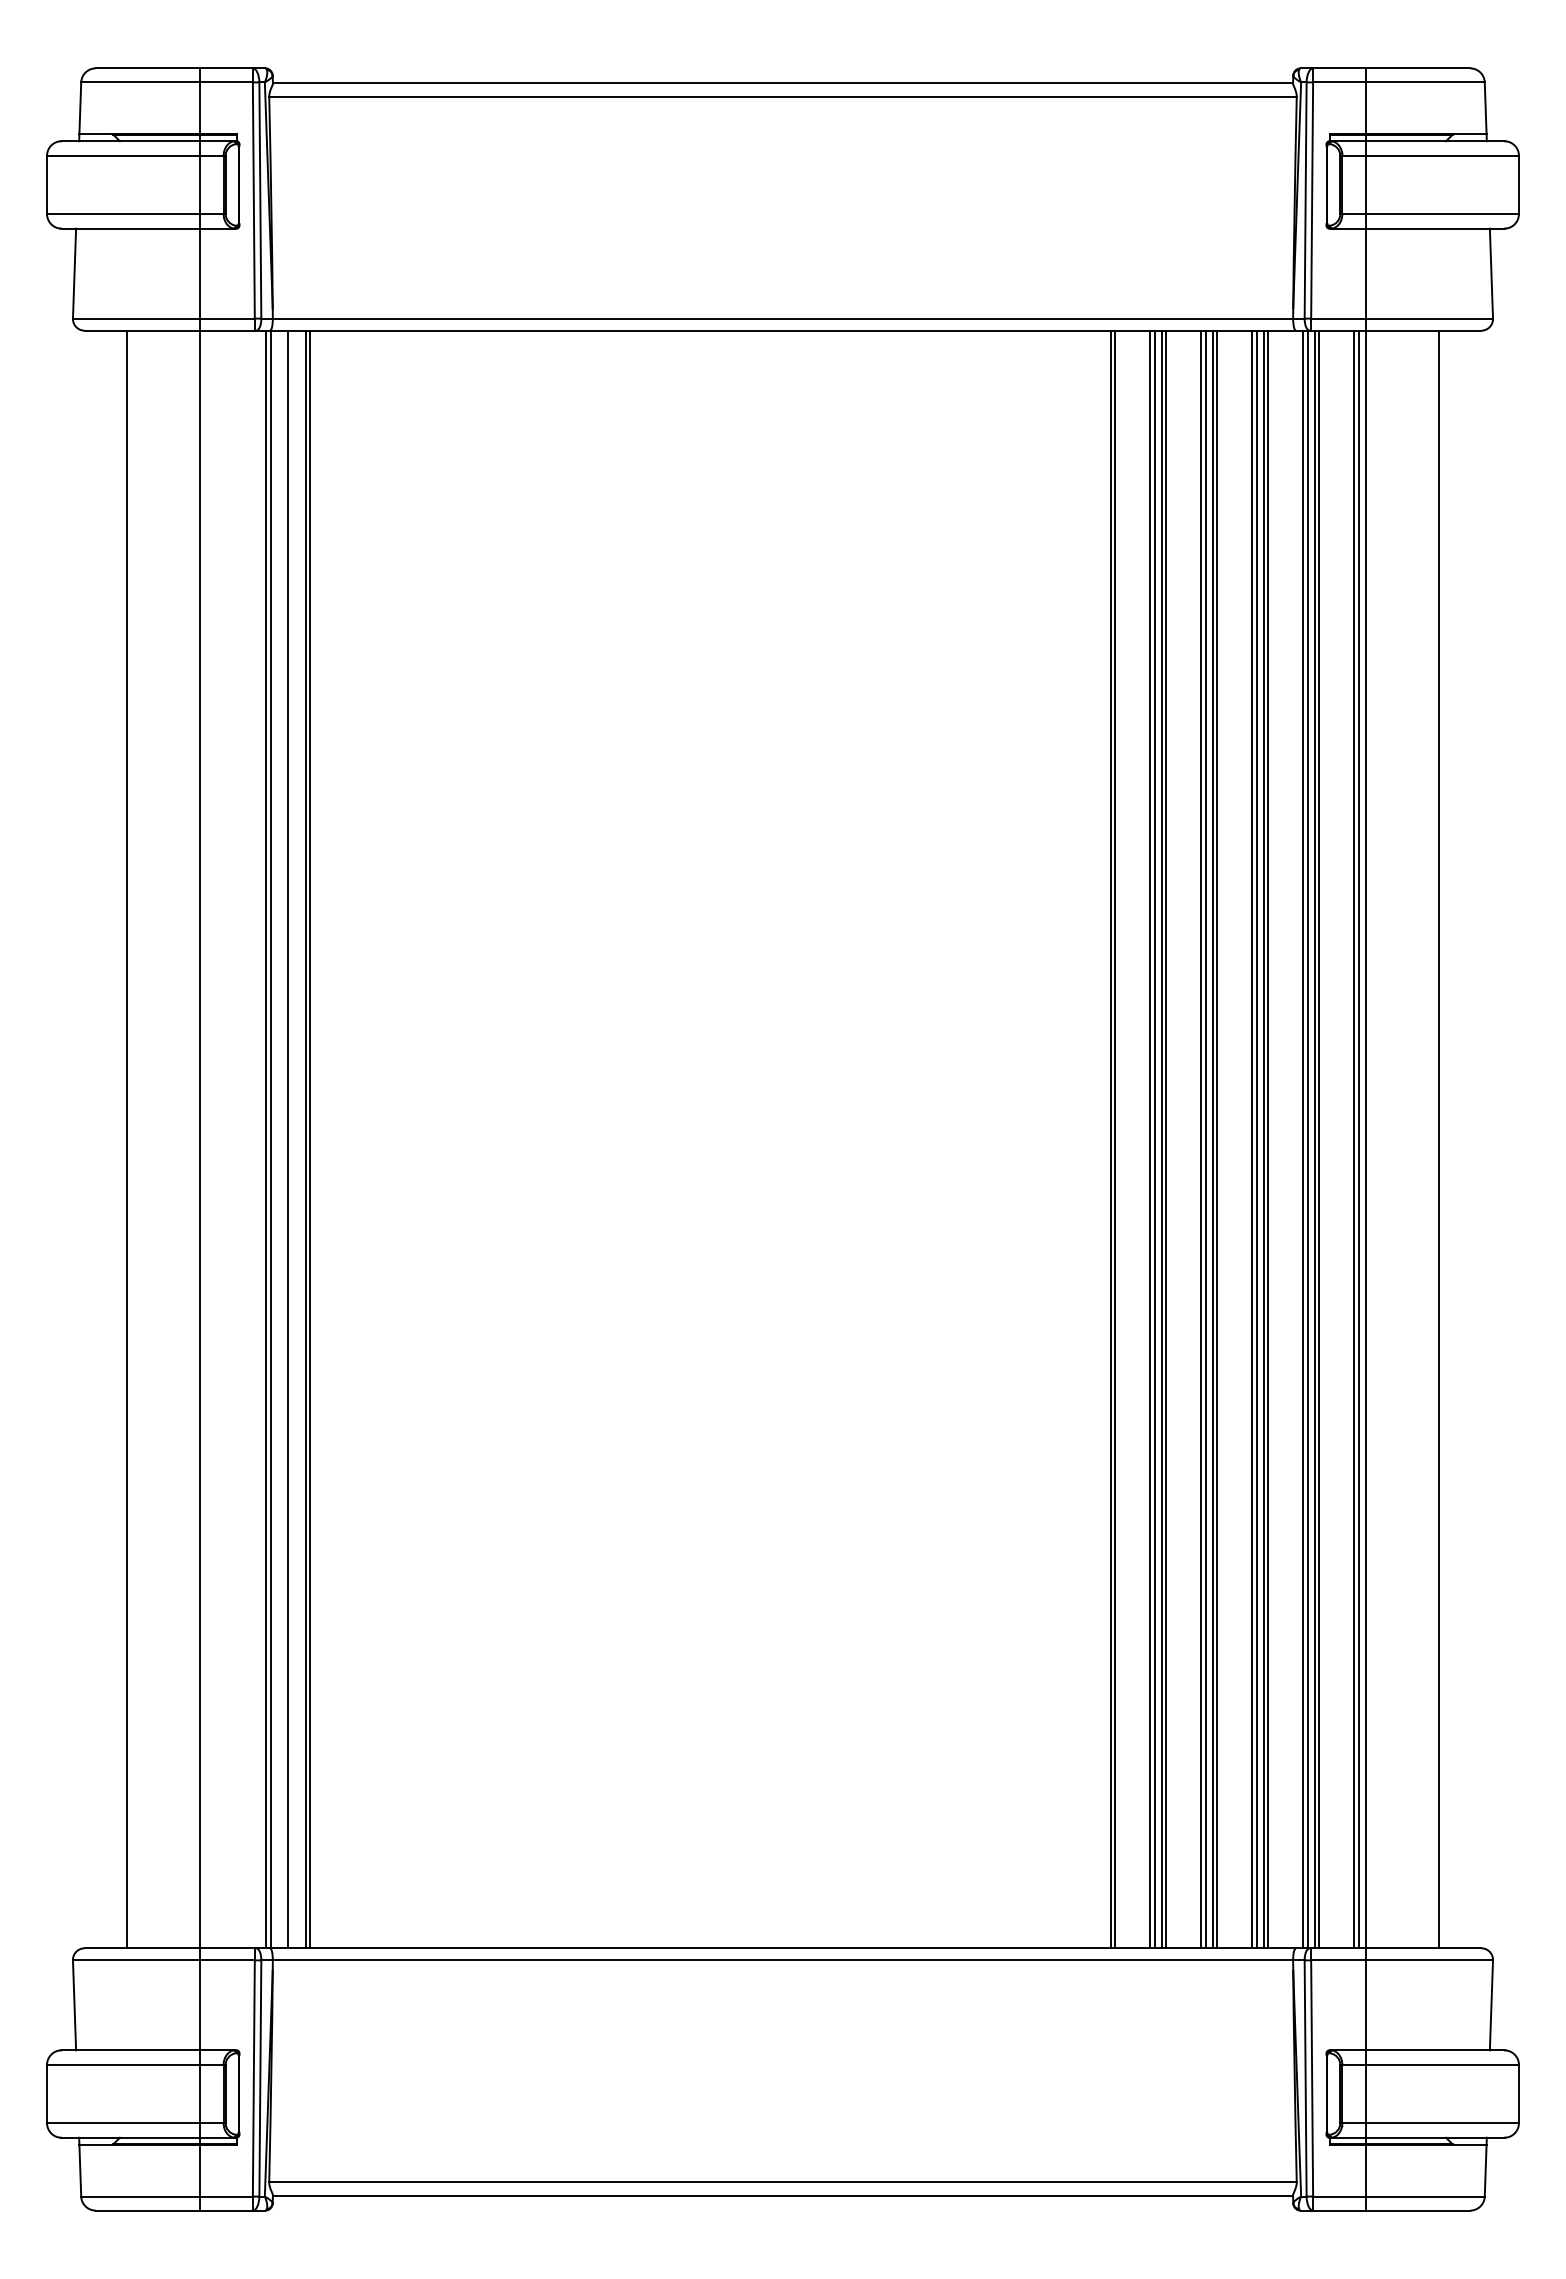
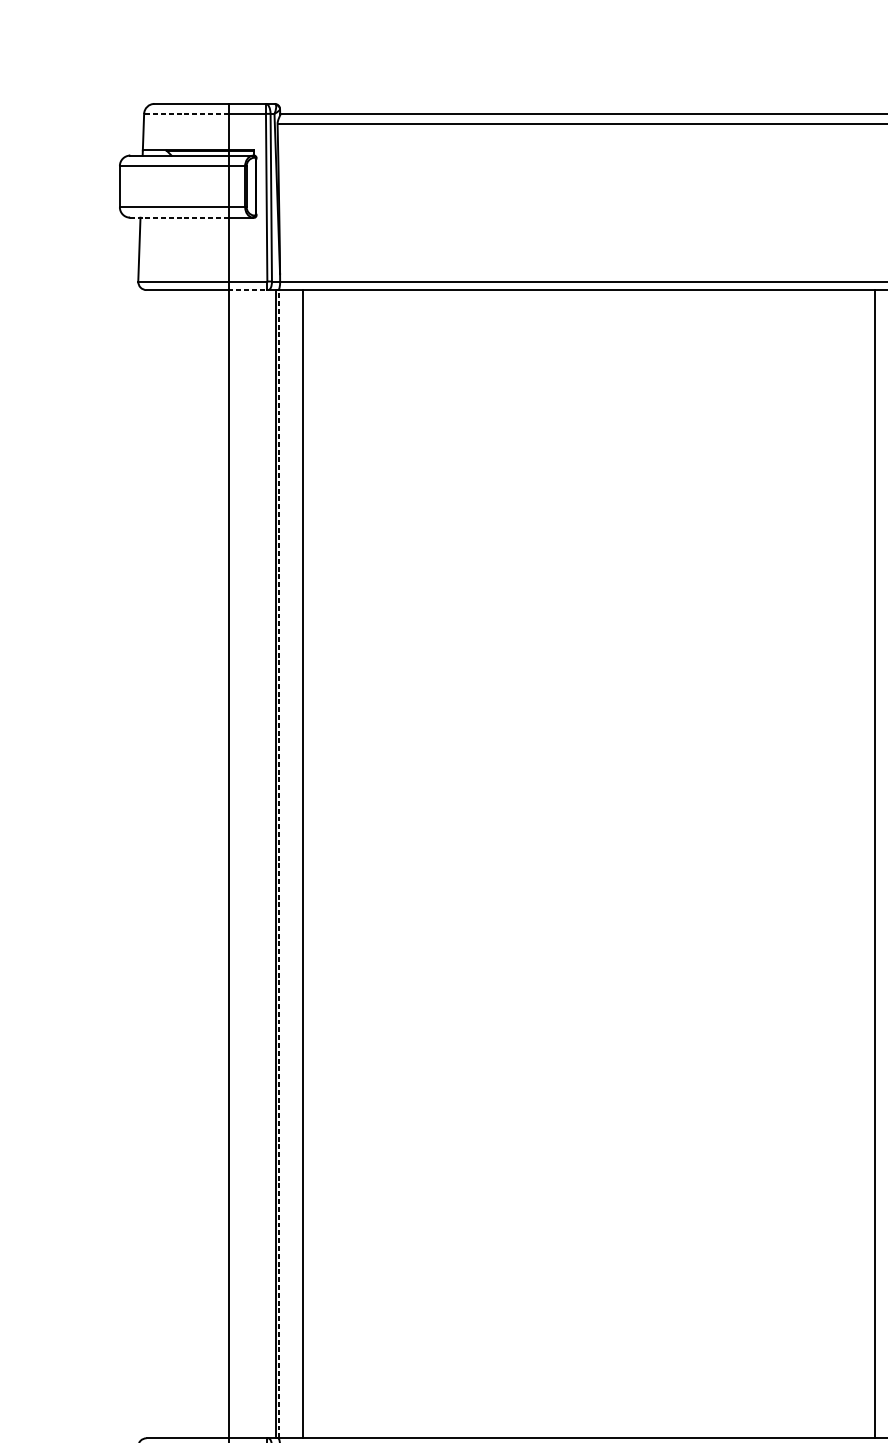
line: (140, 82) -> (186, 113), solid -> dashed
line: (130, 228) -> (179, 217), solid -> dashed
line: (227, 330) -> (247, 289), solid -> dashed
line: (127, 1139) -> (176, 864), removed
line: (270, 1139) -> (278, 864), solid -> dashed
line: (288, 1139) -> (291, 864), removed
line: (310, 1139) -> (306, 864), removed
line: (1115, 1139) -> (878, 864), removed

